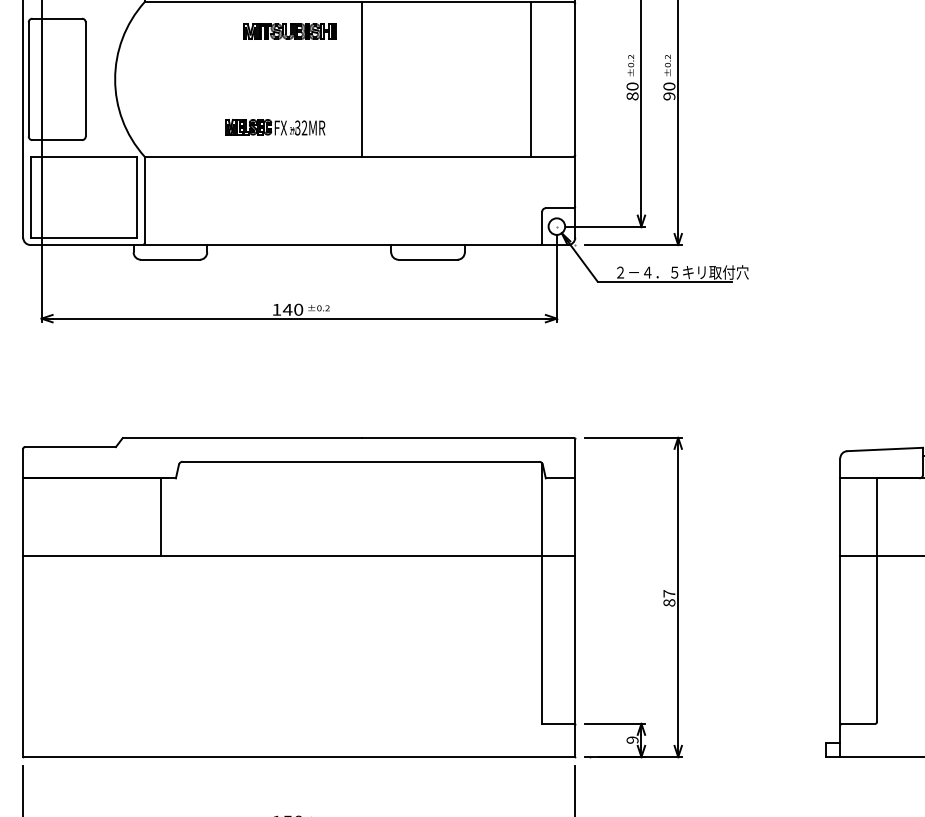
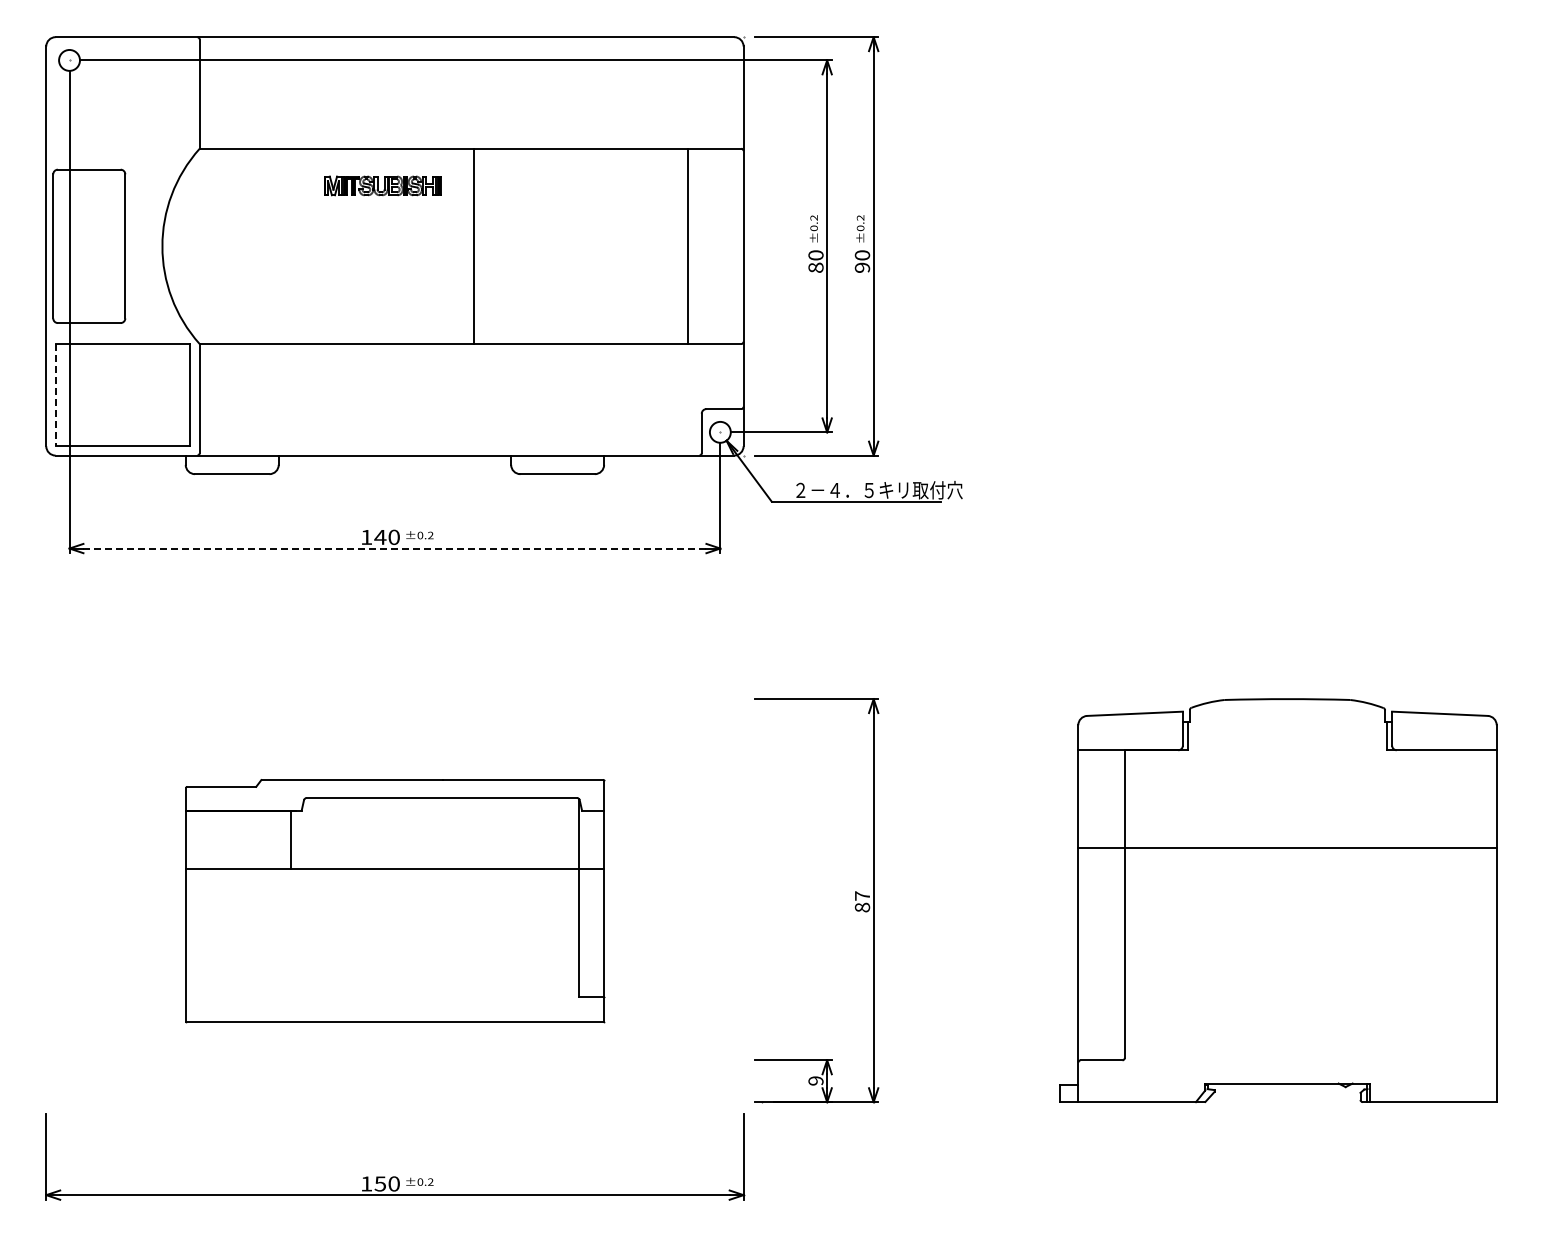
part: (275, 127) -> (364, 306), removed
line: (30, 197) -> (55, 395), solid -> dashed
line: (299, 318) -> (395, 548), solid -> dashed
part: (299, 597) -> (395, 900), size x0.6

